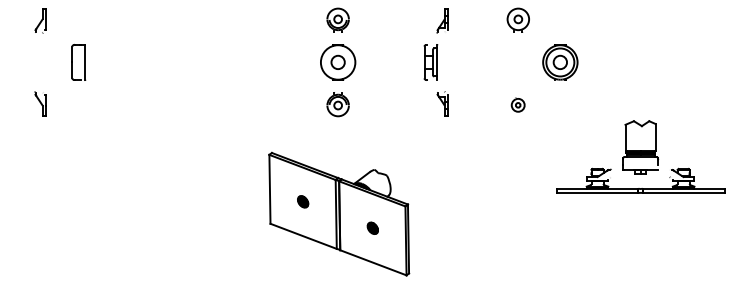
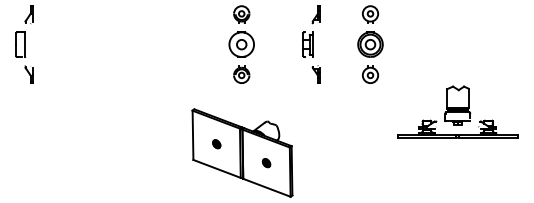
part: (78, 62) -> (20, 44), moved
part: (560, 62) -> (370, 44), moved
part: (517, 104) -> (369, 74), size x1.67

